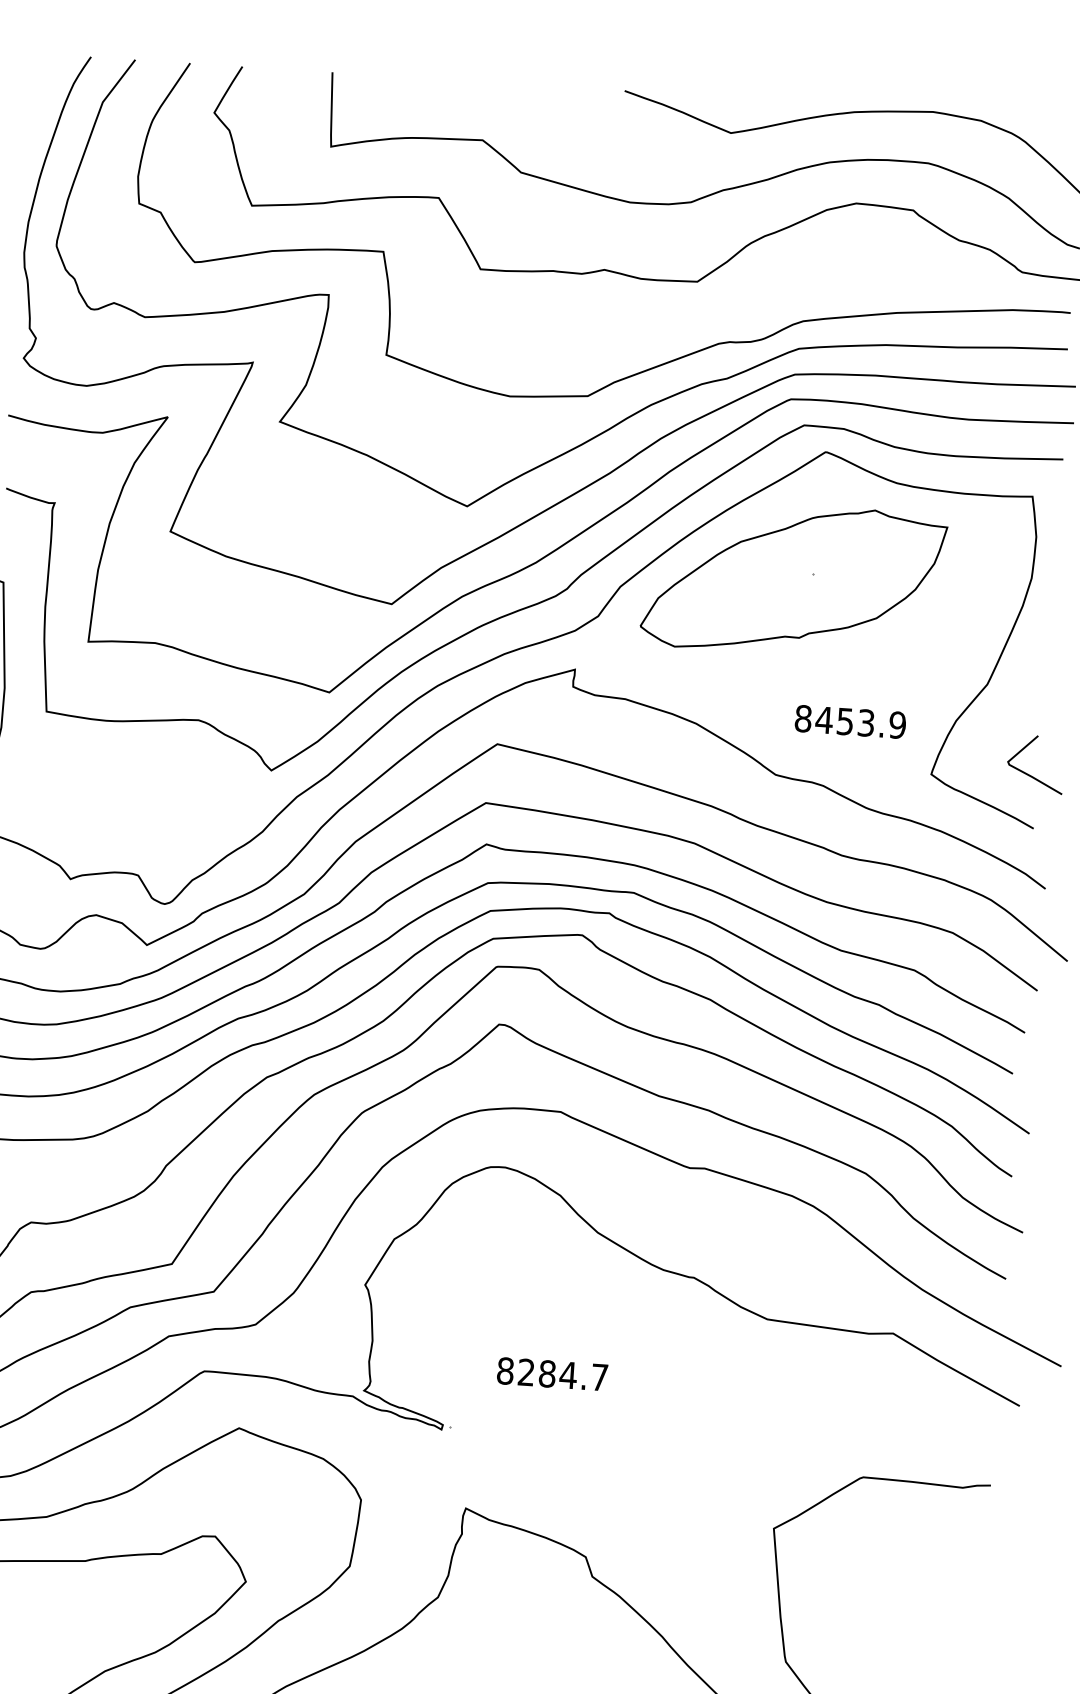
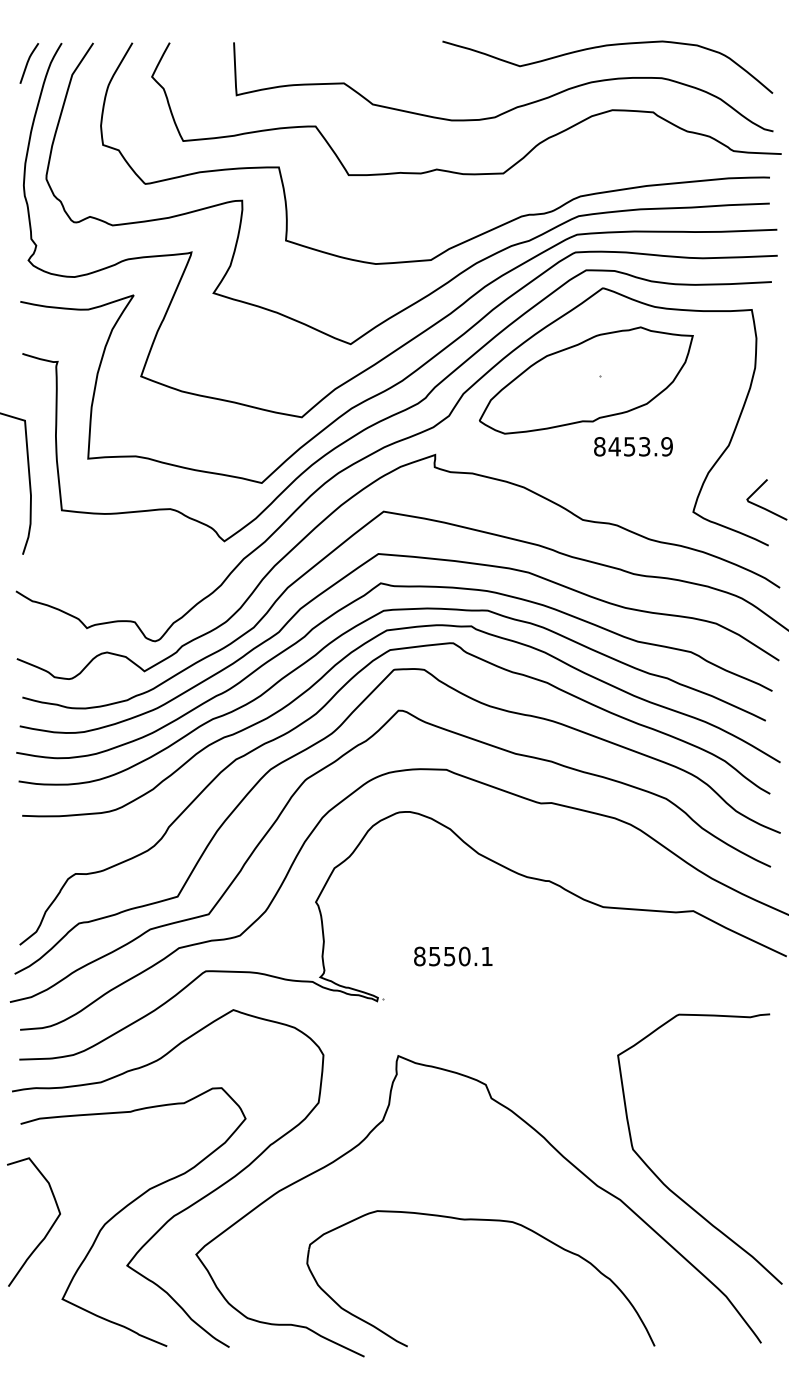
curve: (42, 82) -> (28, 63), added
text: (850, 721) -> (633, 446), moved
text: (562, 1374) -> (460, 956), 8284.7 -> 8550.1

